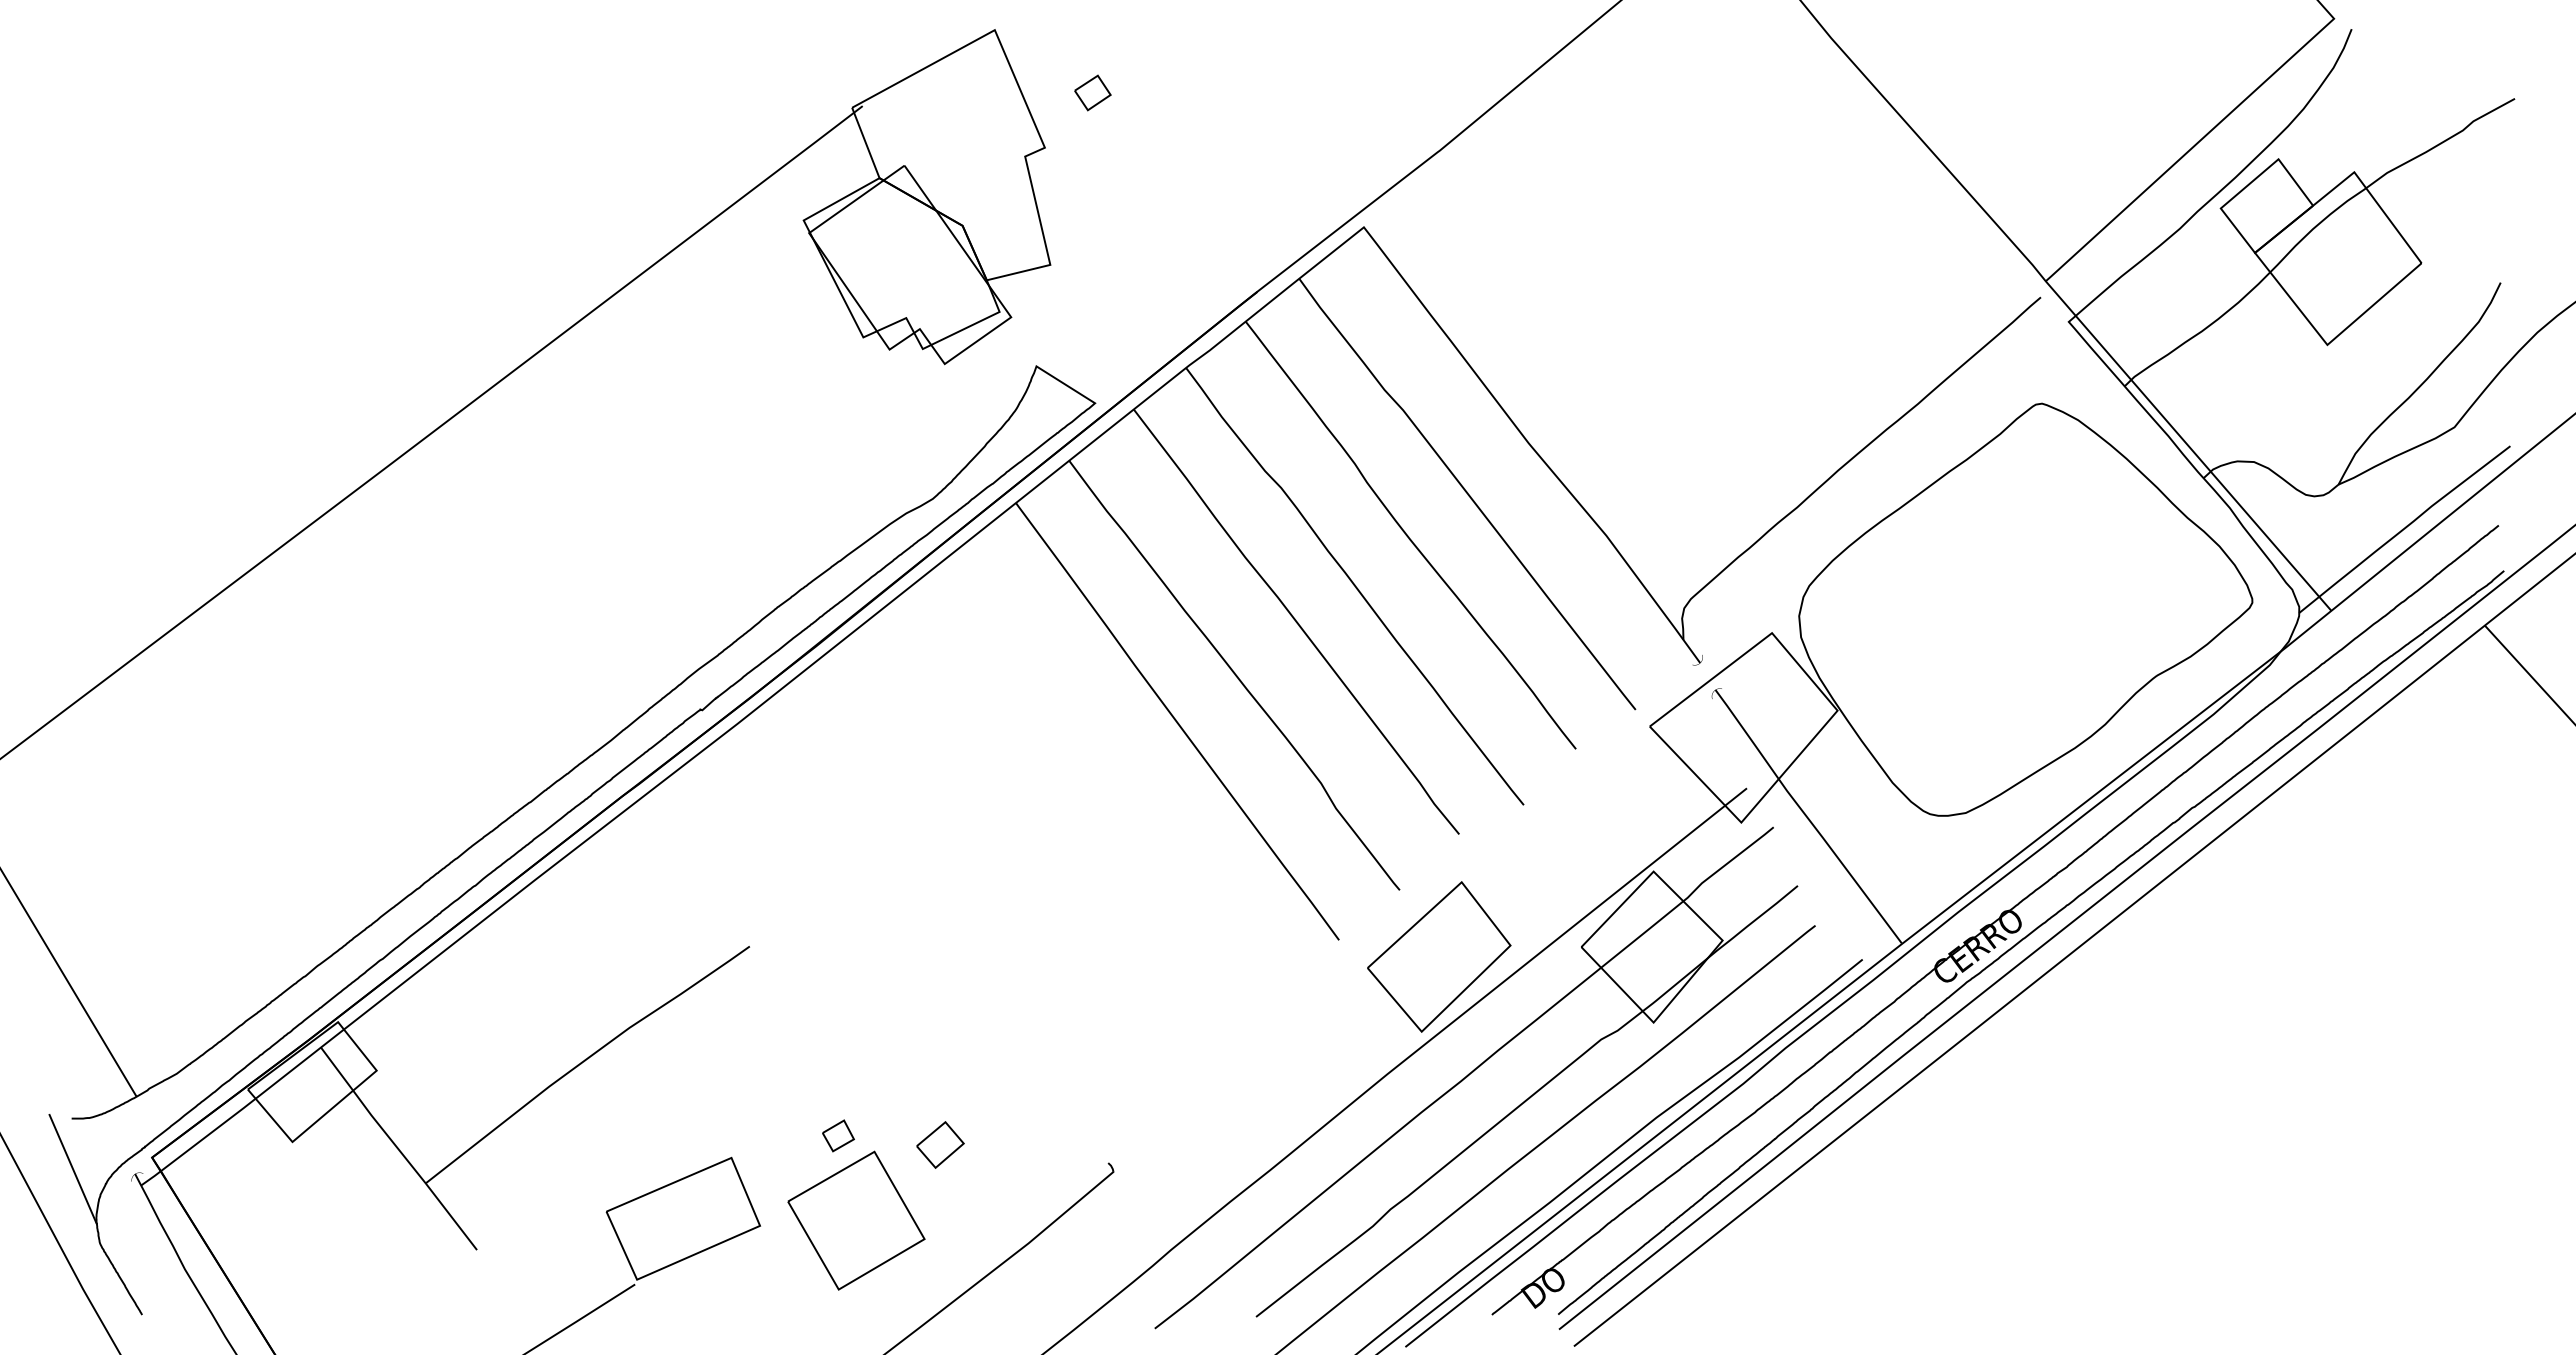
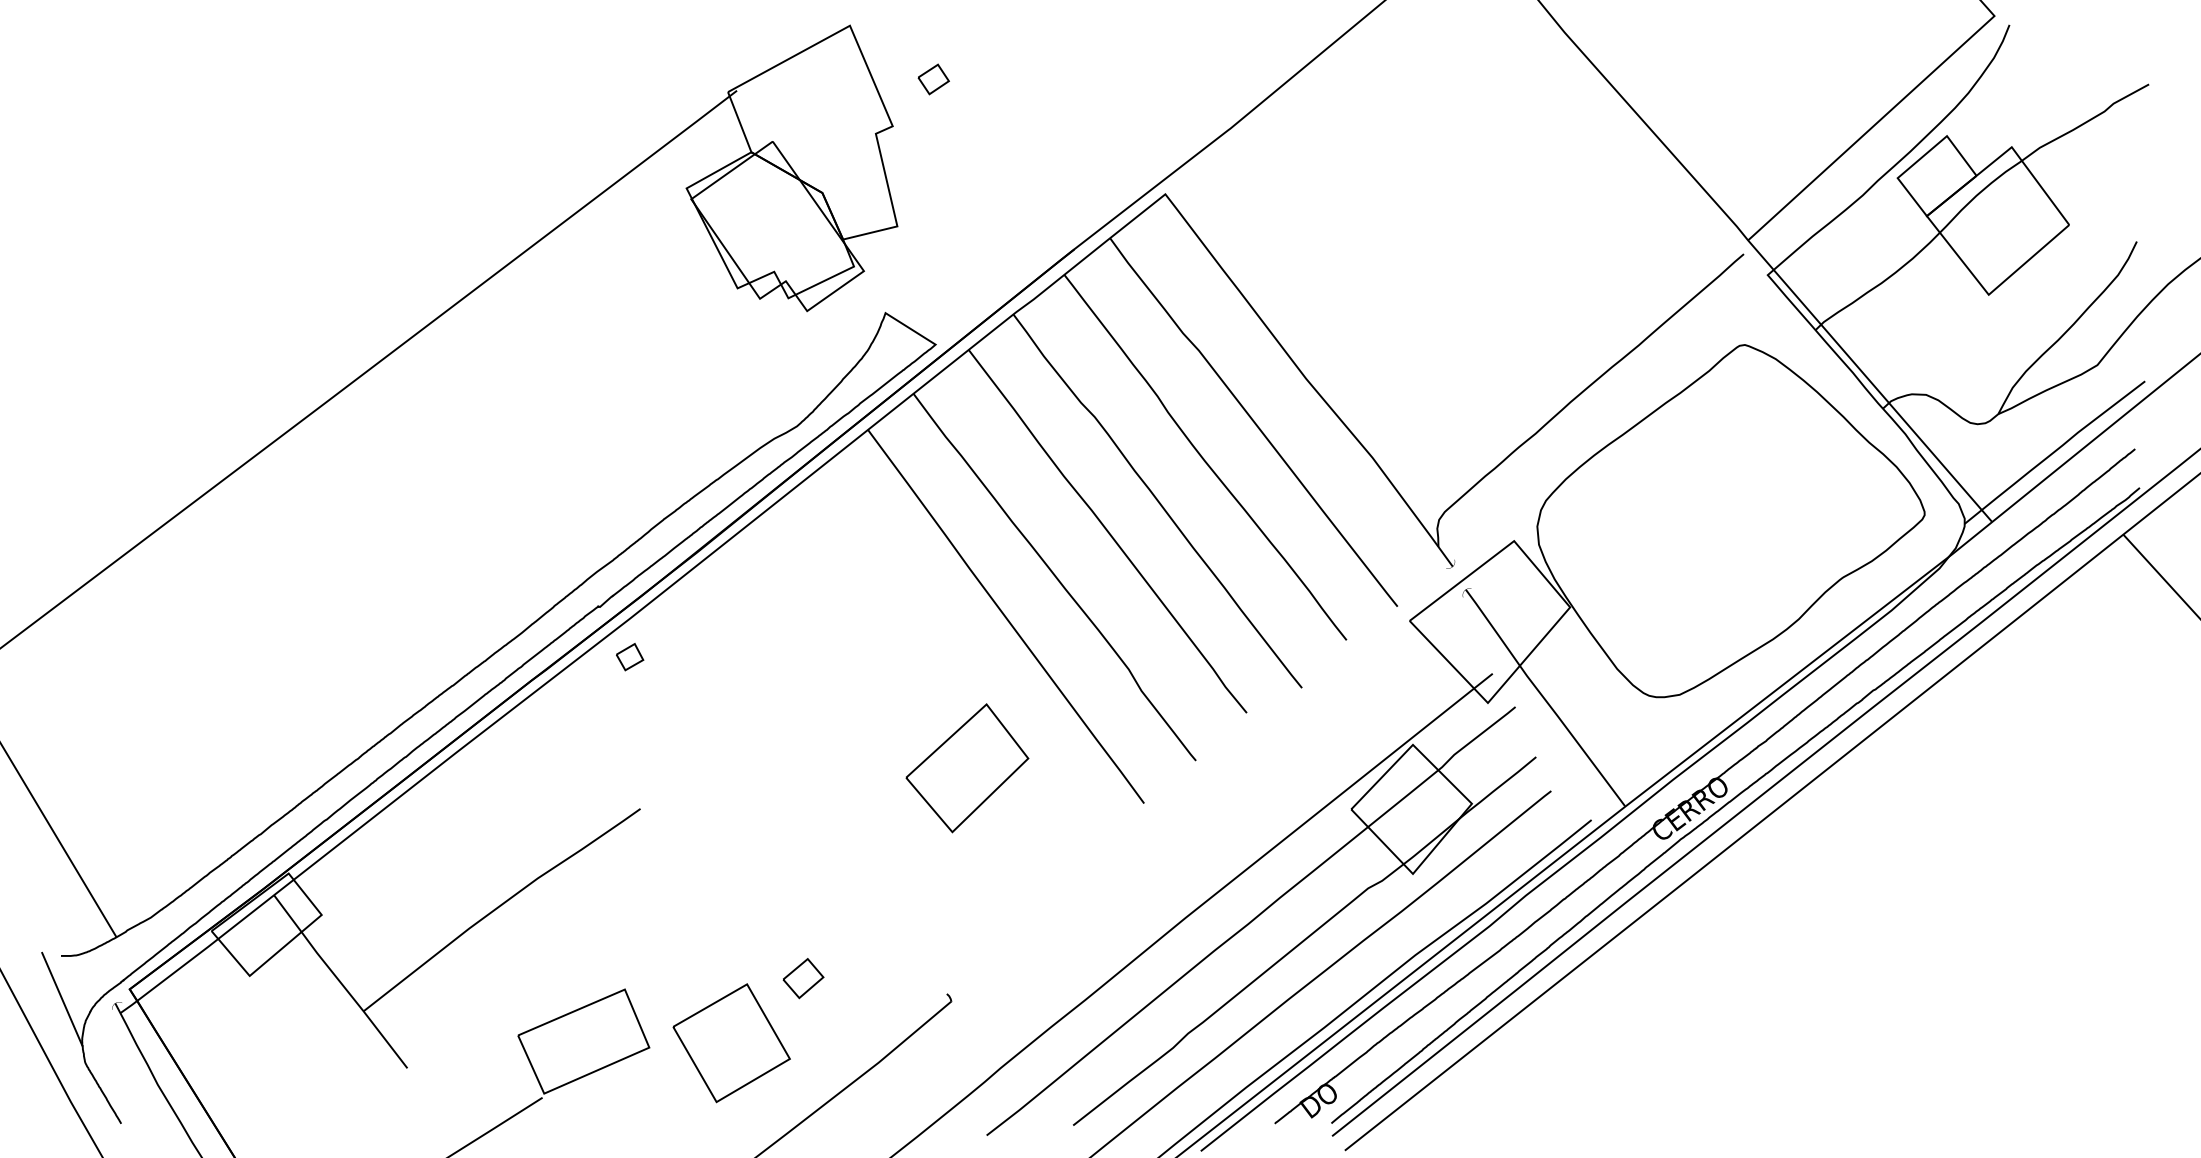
part: (1439, 956) -> (967, 767), moved
part: (838, 1135) -> (630, 656), moved

